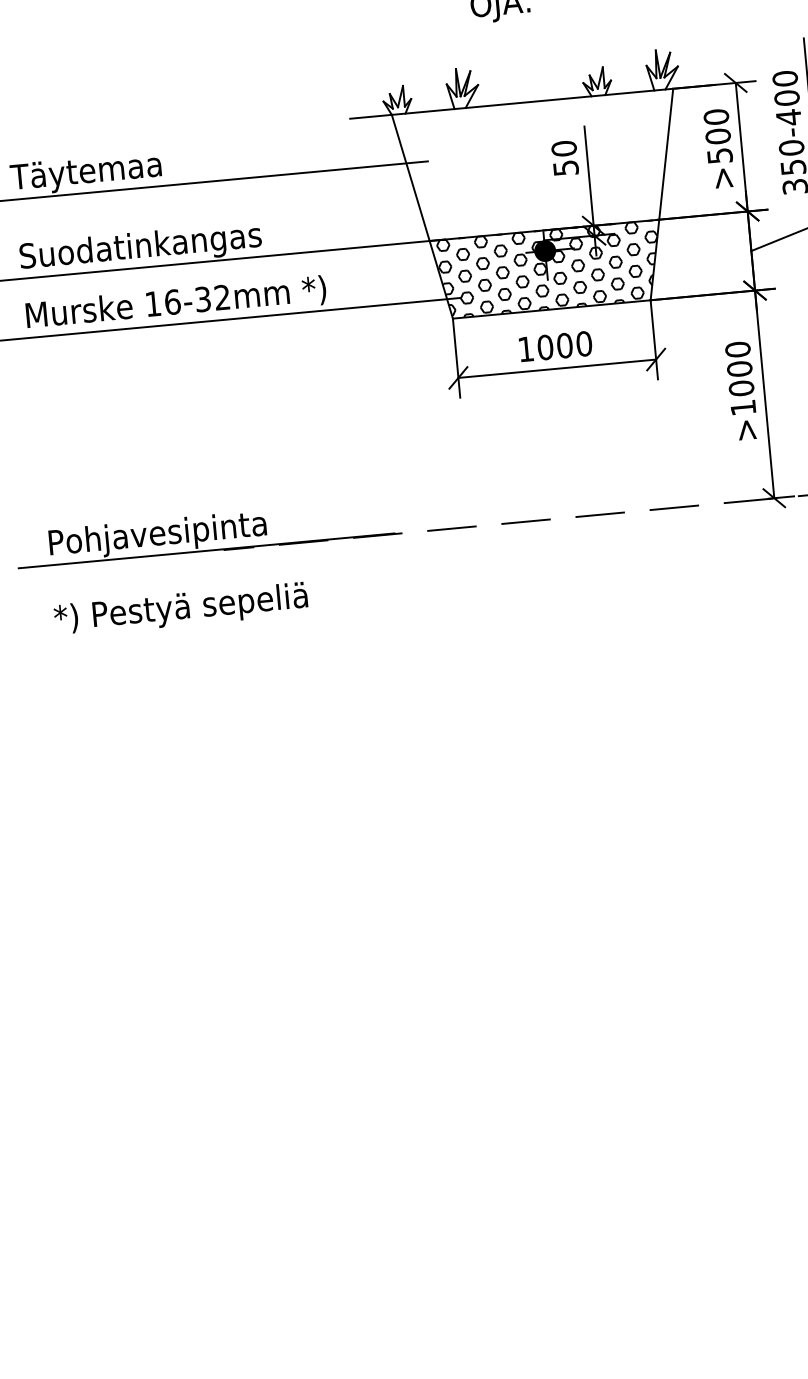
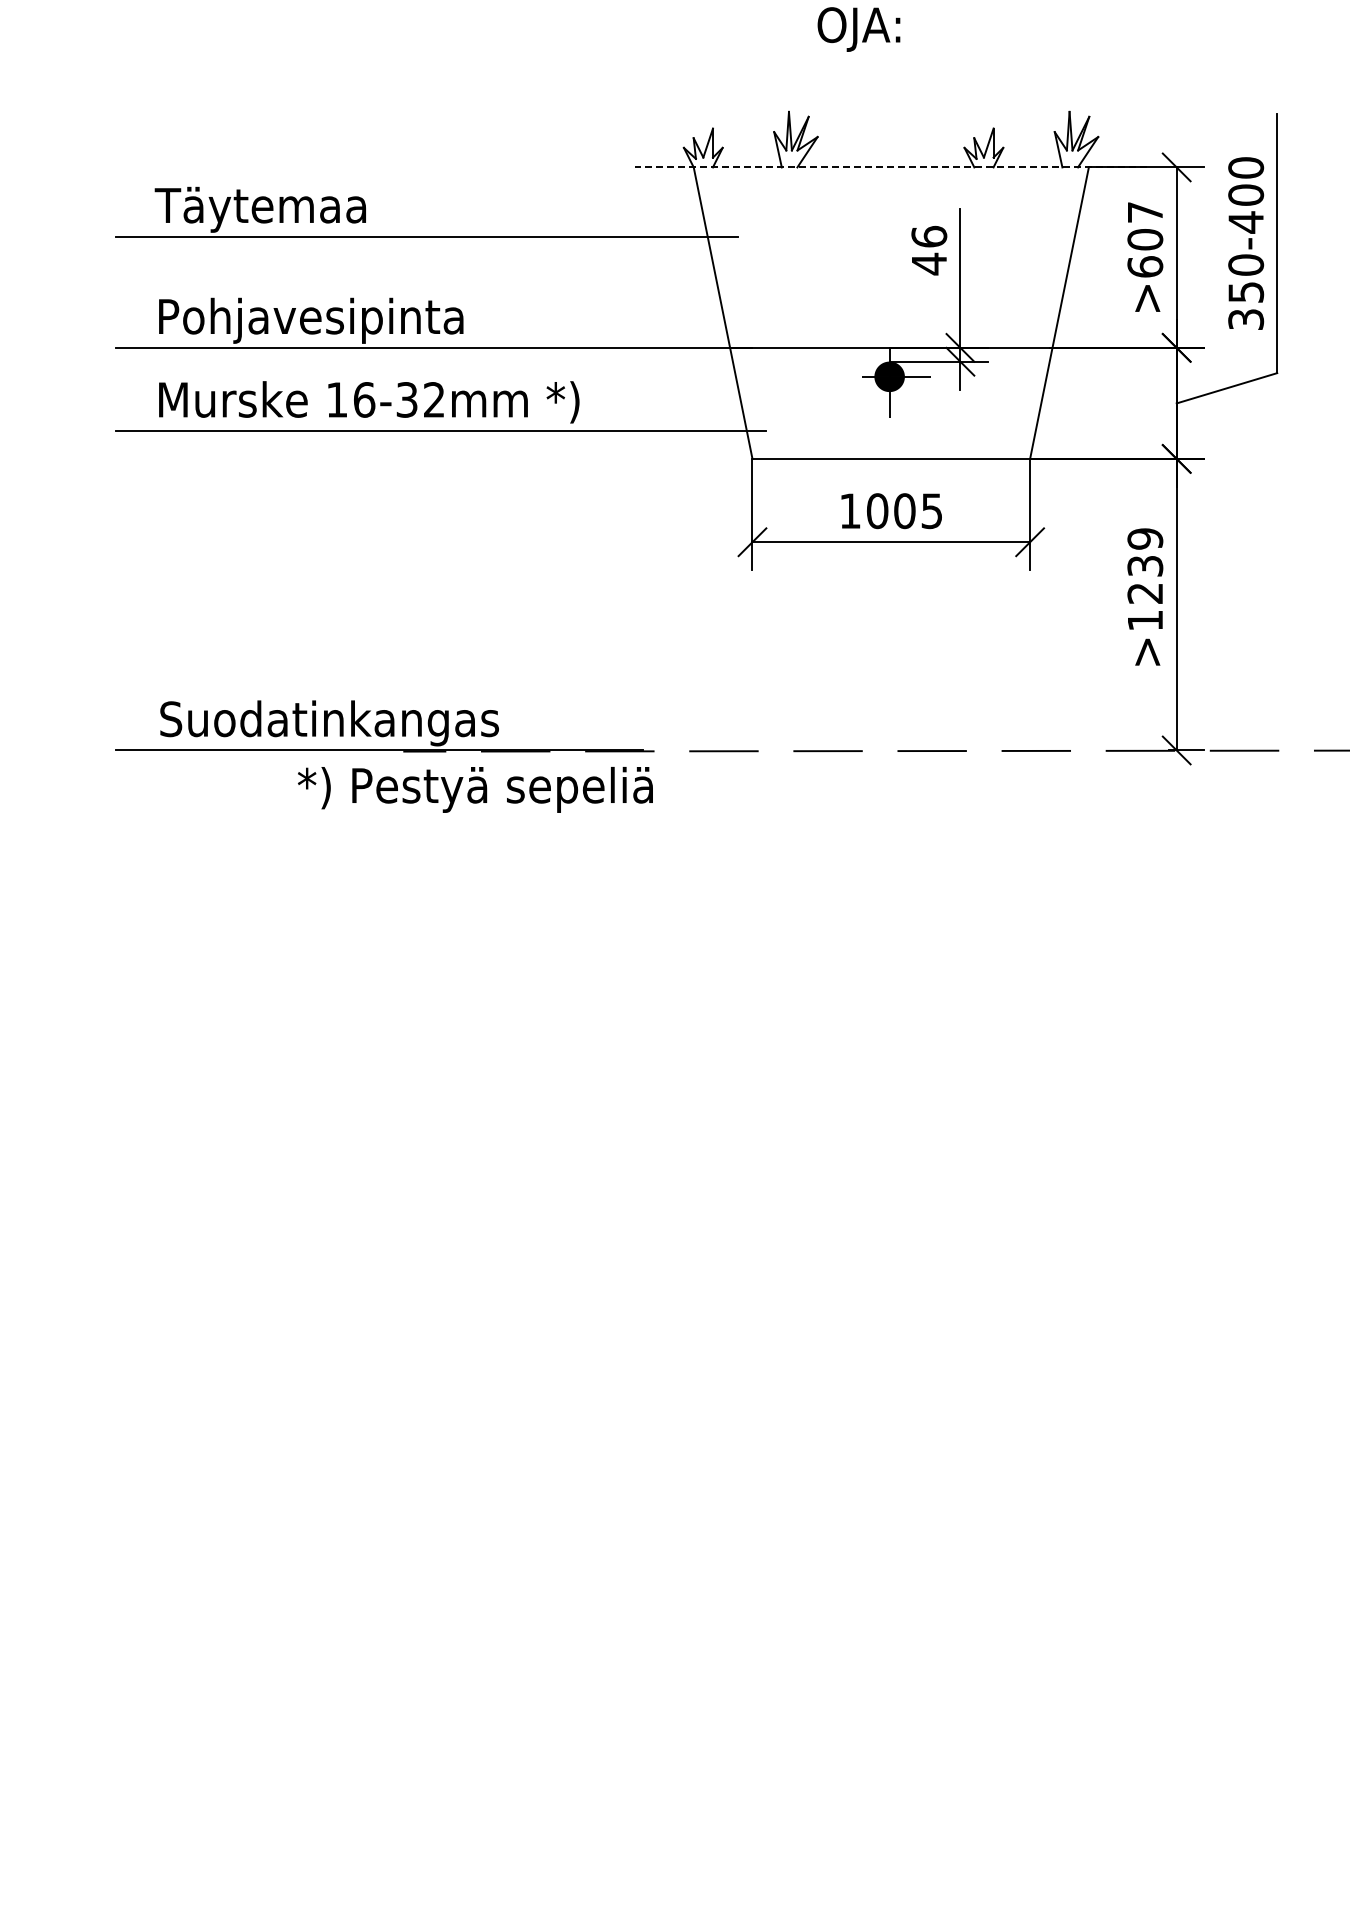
line: (531, 101) -> (890, 167), solid -> dashed
text: (718, 136) -> (1145, 239), >500 -> >607
text: (565, 158) -> (929, 250), 50 -> 46
text: (140, 248) -> (326, 320), Suodatinkangas -> Pohjavesipinta
hatch: (549, 269) -> (893, 402), removed
text: (583, 344) -> (931, 511), 1000 -> 1005
text: (739, 369) -> (1145, 566), >1000 -> >1239
text: (169, 534) -> (329, 723), Pohjavesipinta -> Suodatinkangas
text: (181, 609) -> (475, 789), moved

